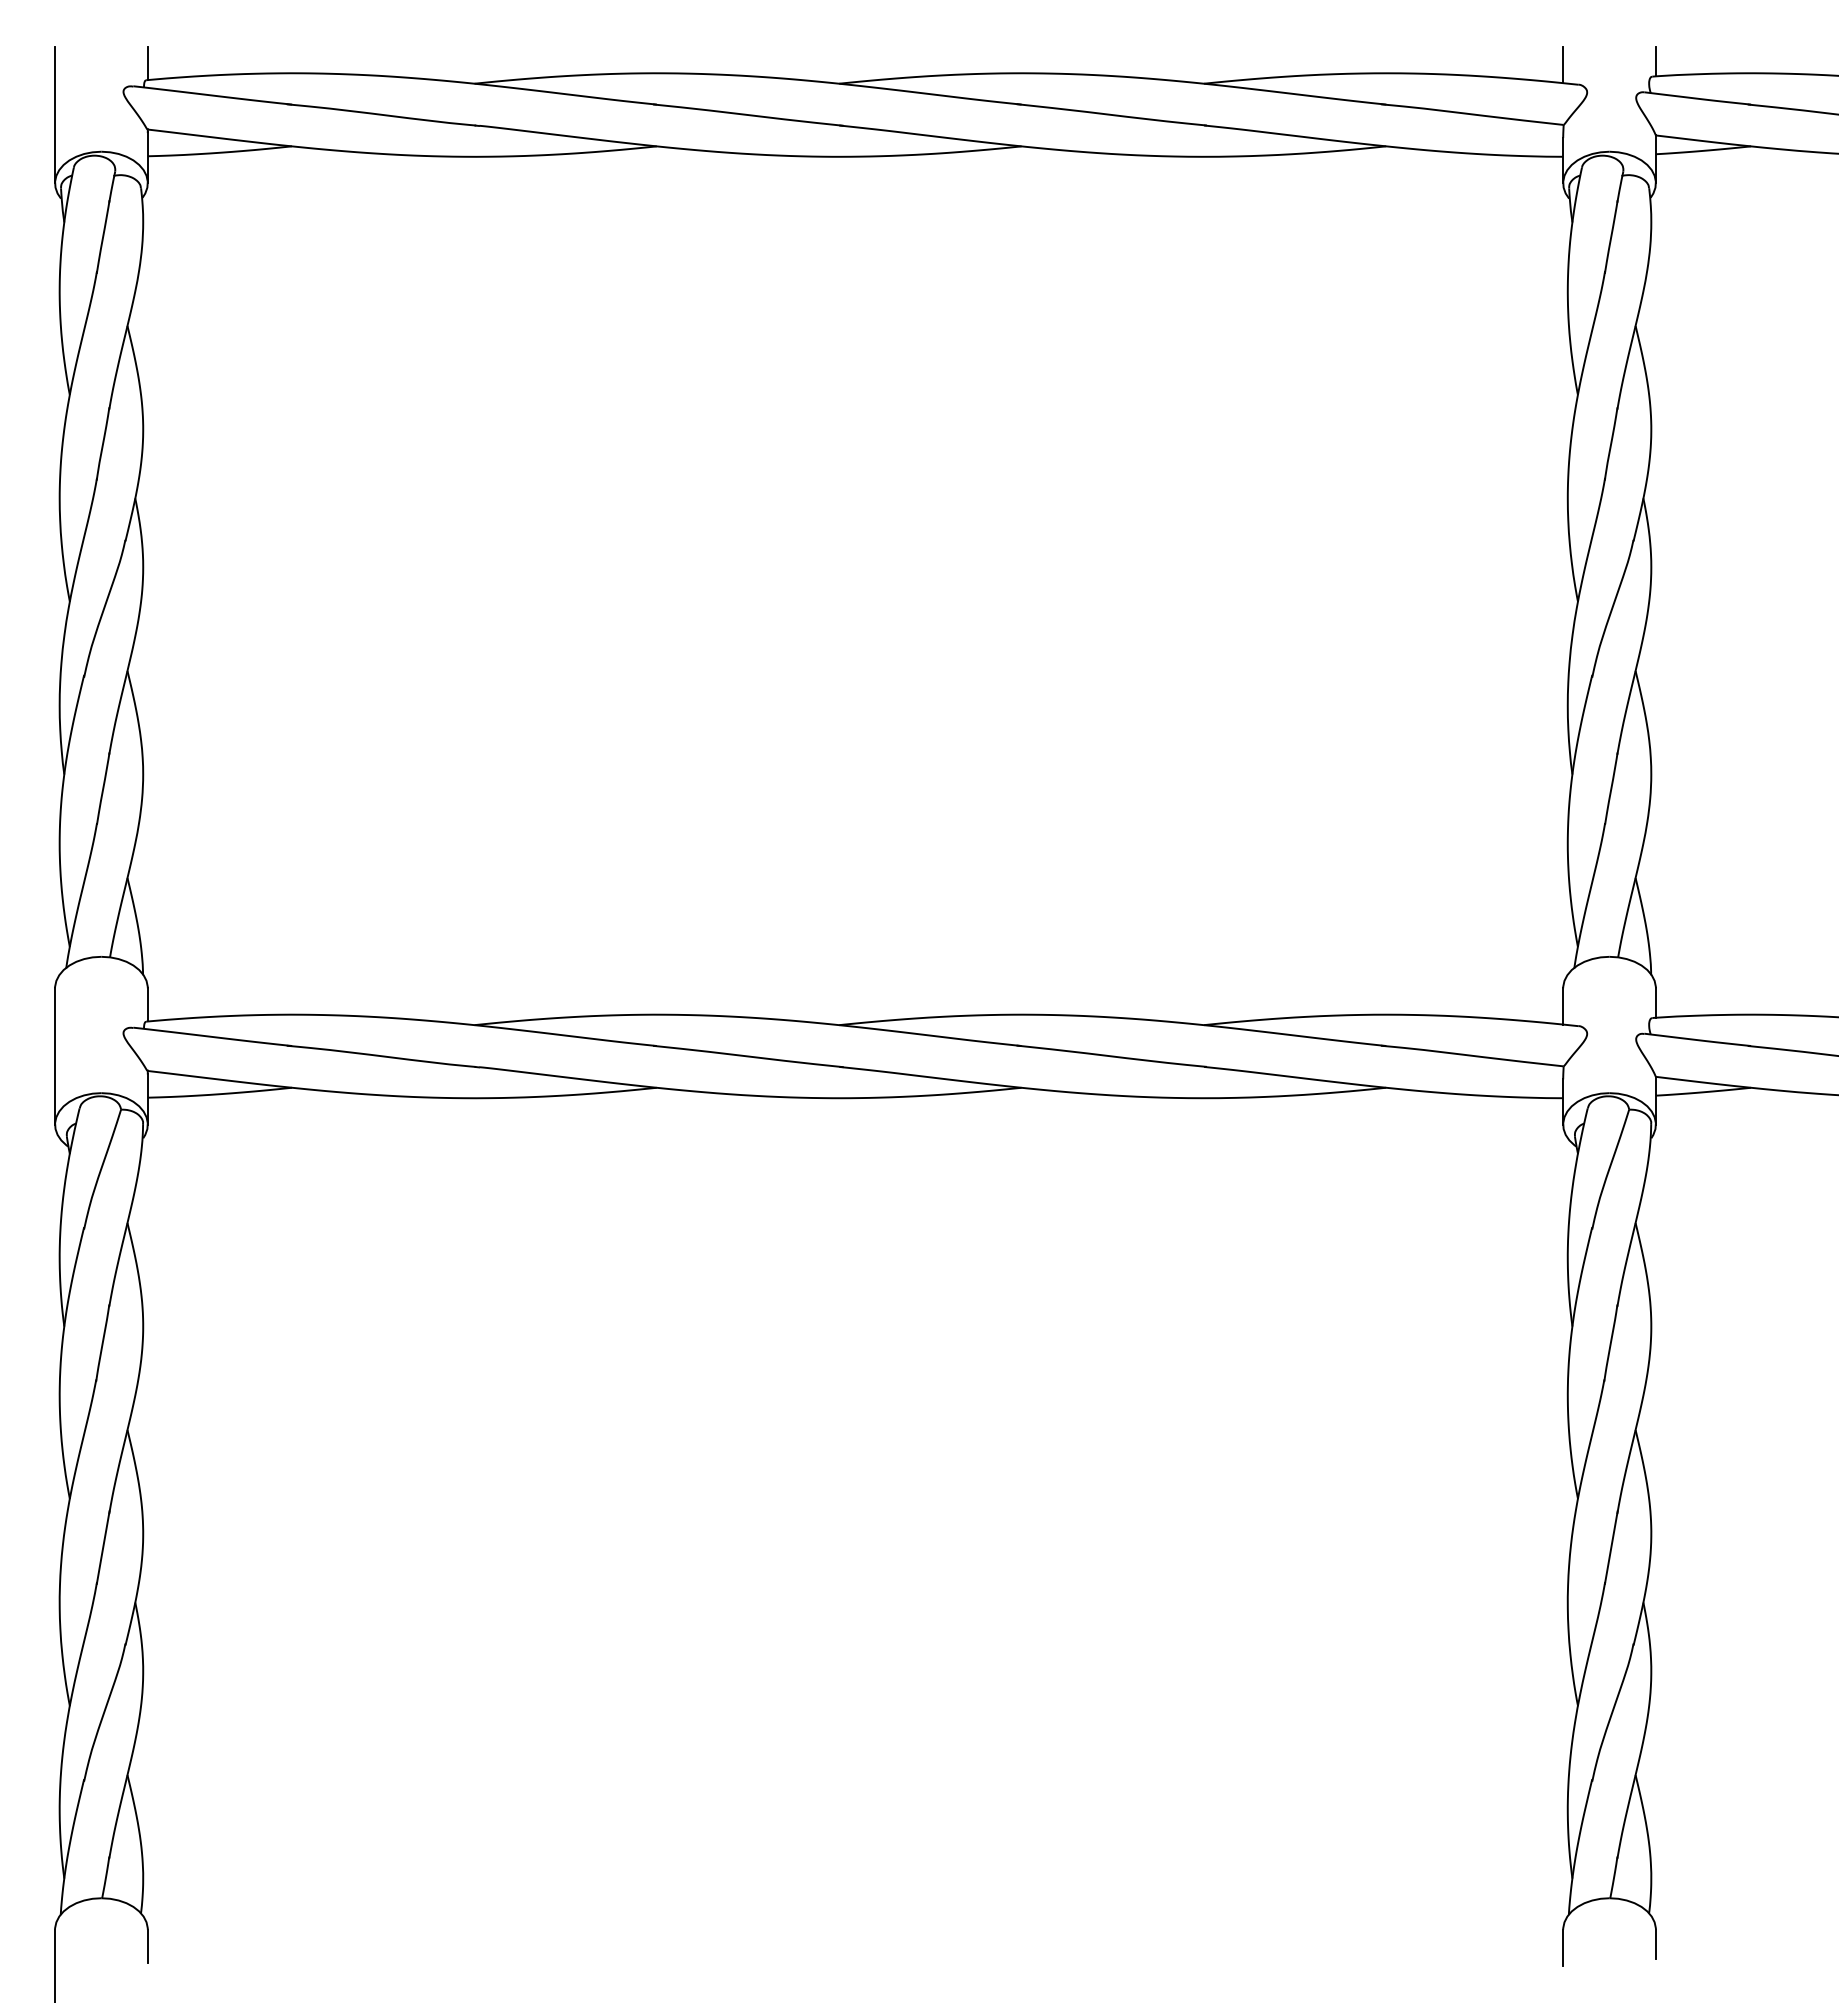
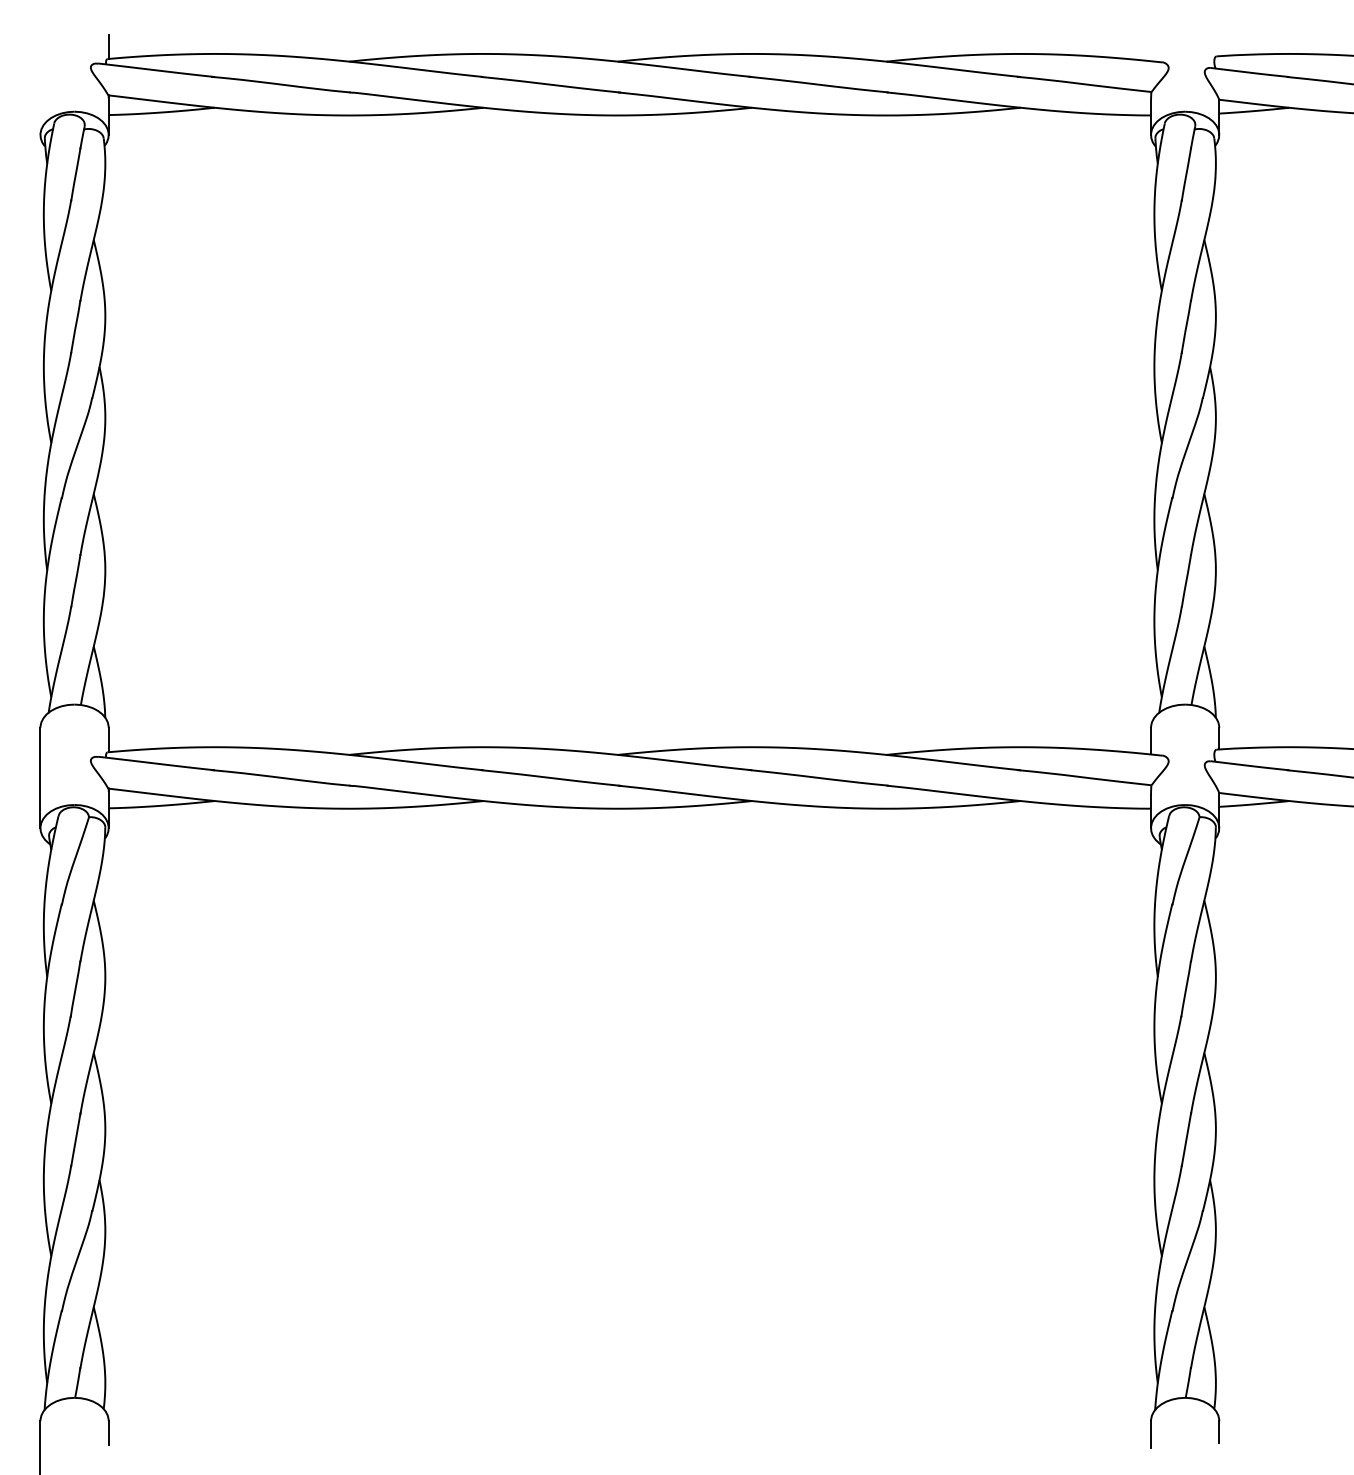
line: (1655, 61) -> (1218, 45), removed
line: (1563, 64) -> (1151, 47), removed
line: (55, 114) -> (40, 84), removed

